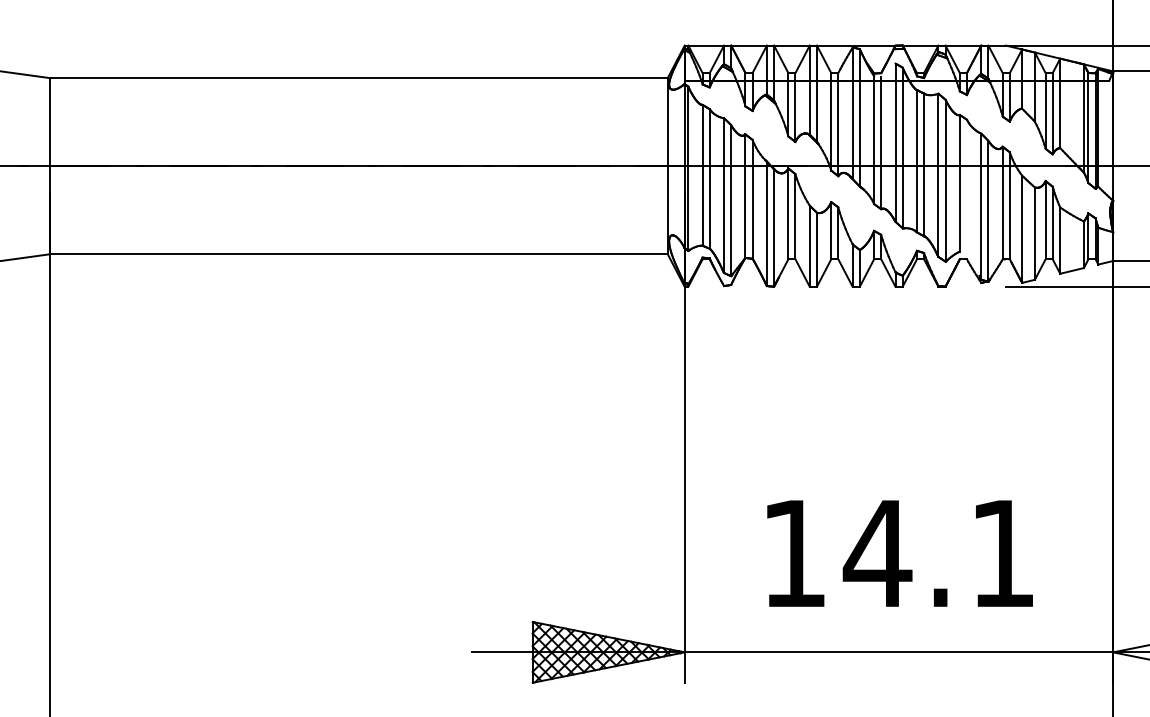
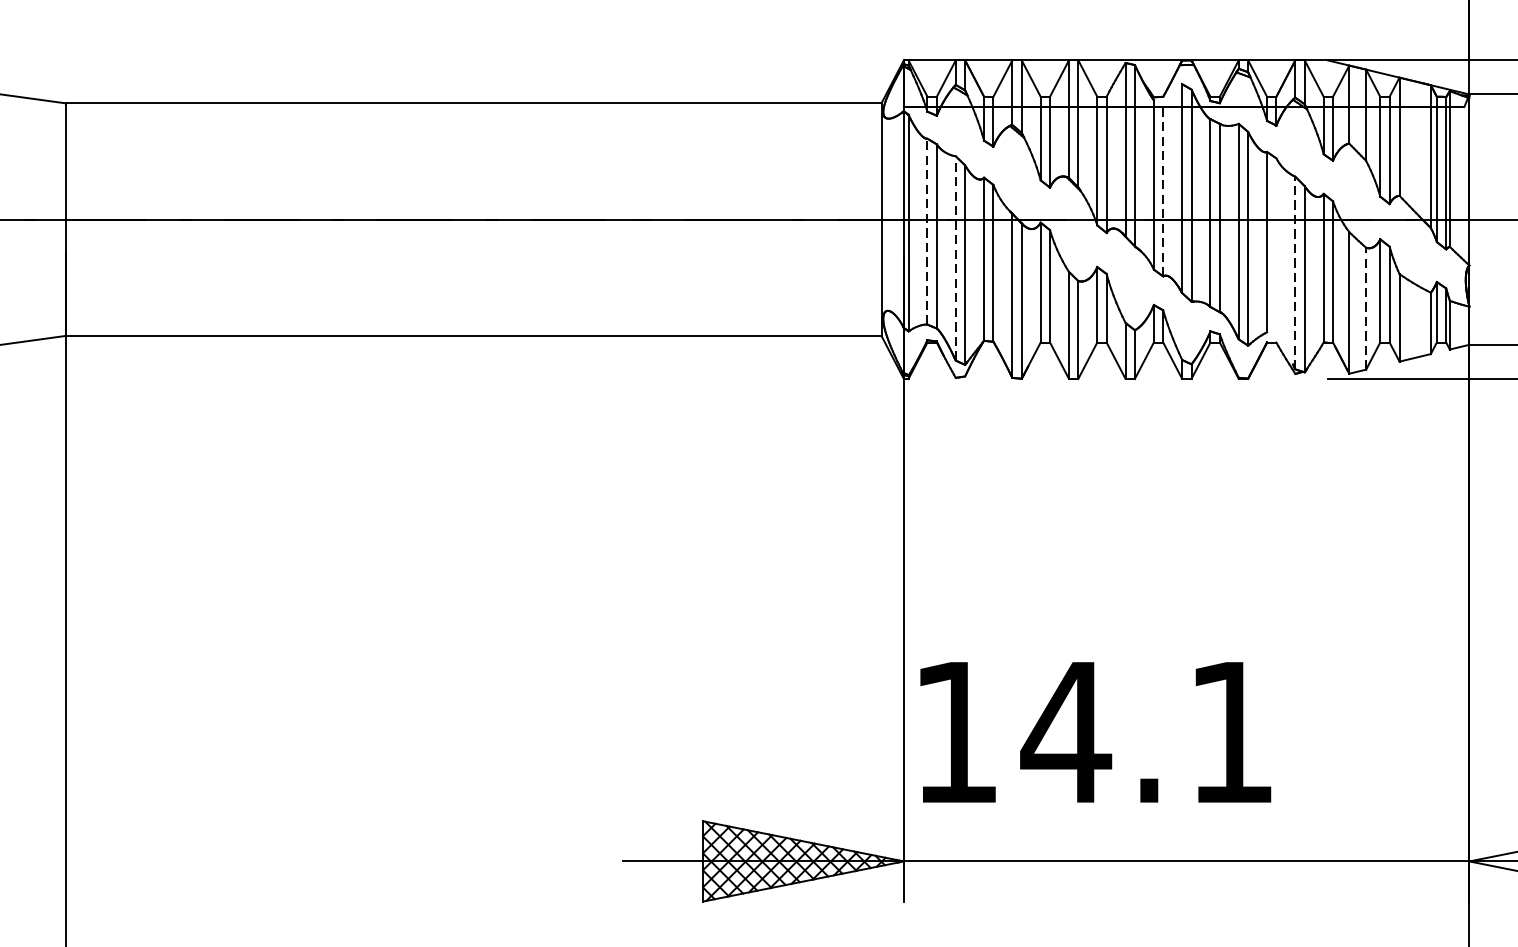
line: (881, 143) -> (1163, 189), solid -> dashed
line: (702, 174) -> (927, 230), solid -> dashed
line: (724, 195) -> (956, 258), solid -> dashed
line: (981, 206) -> (1295, 272), solid -> dashed
line: (1034, 233) -> (1365, 308), solid -> dashed
text: (899, 553) -> (1094, 732), moved

